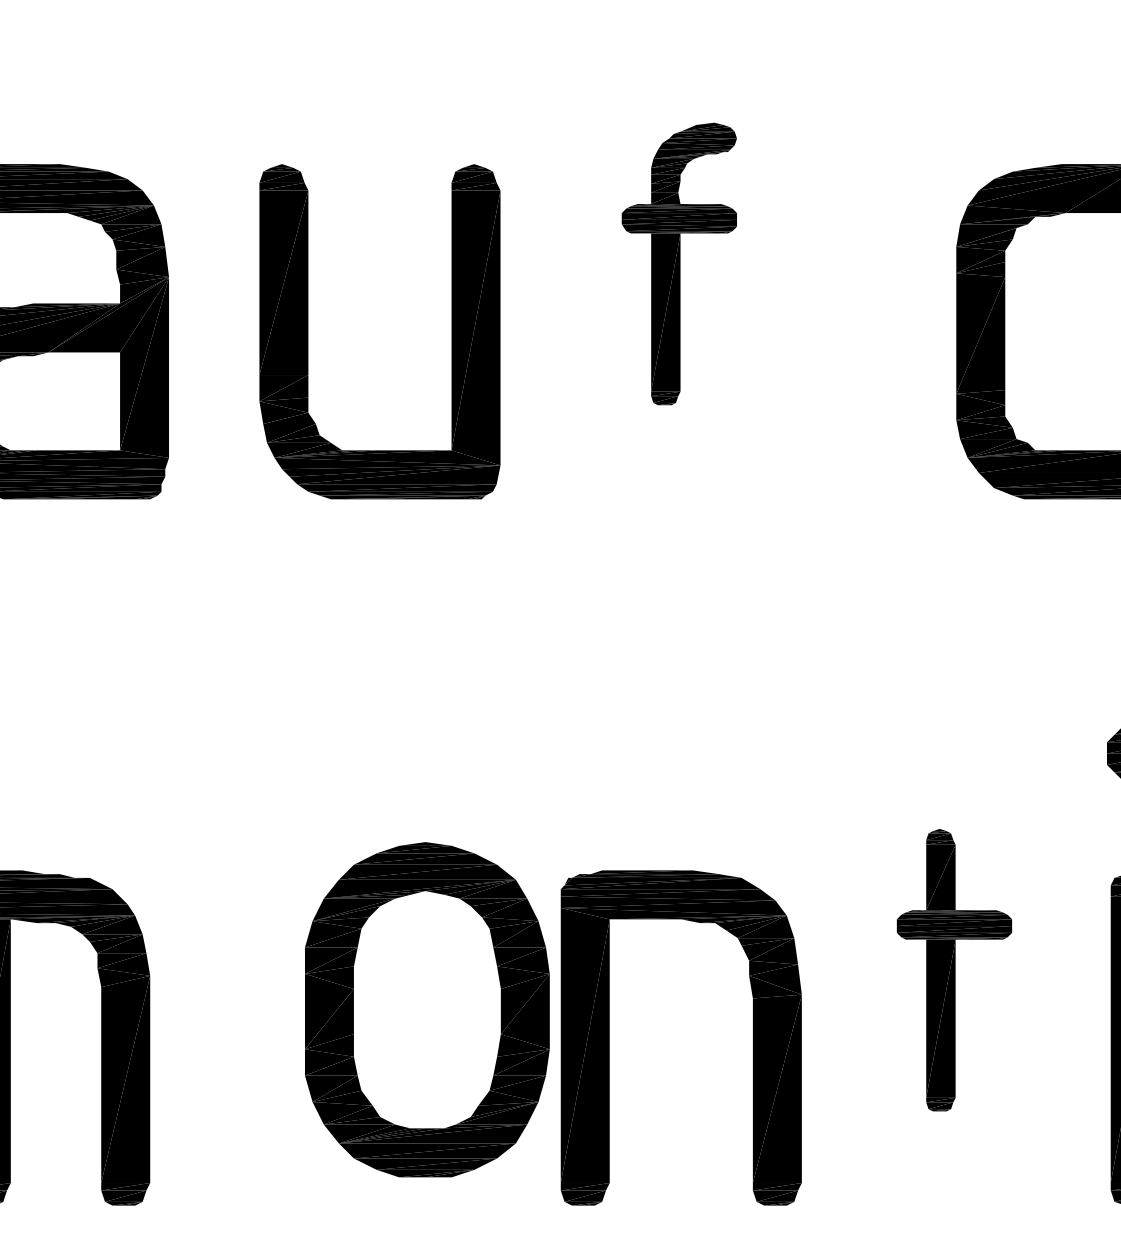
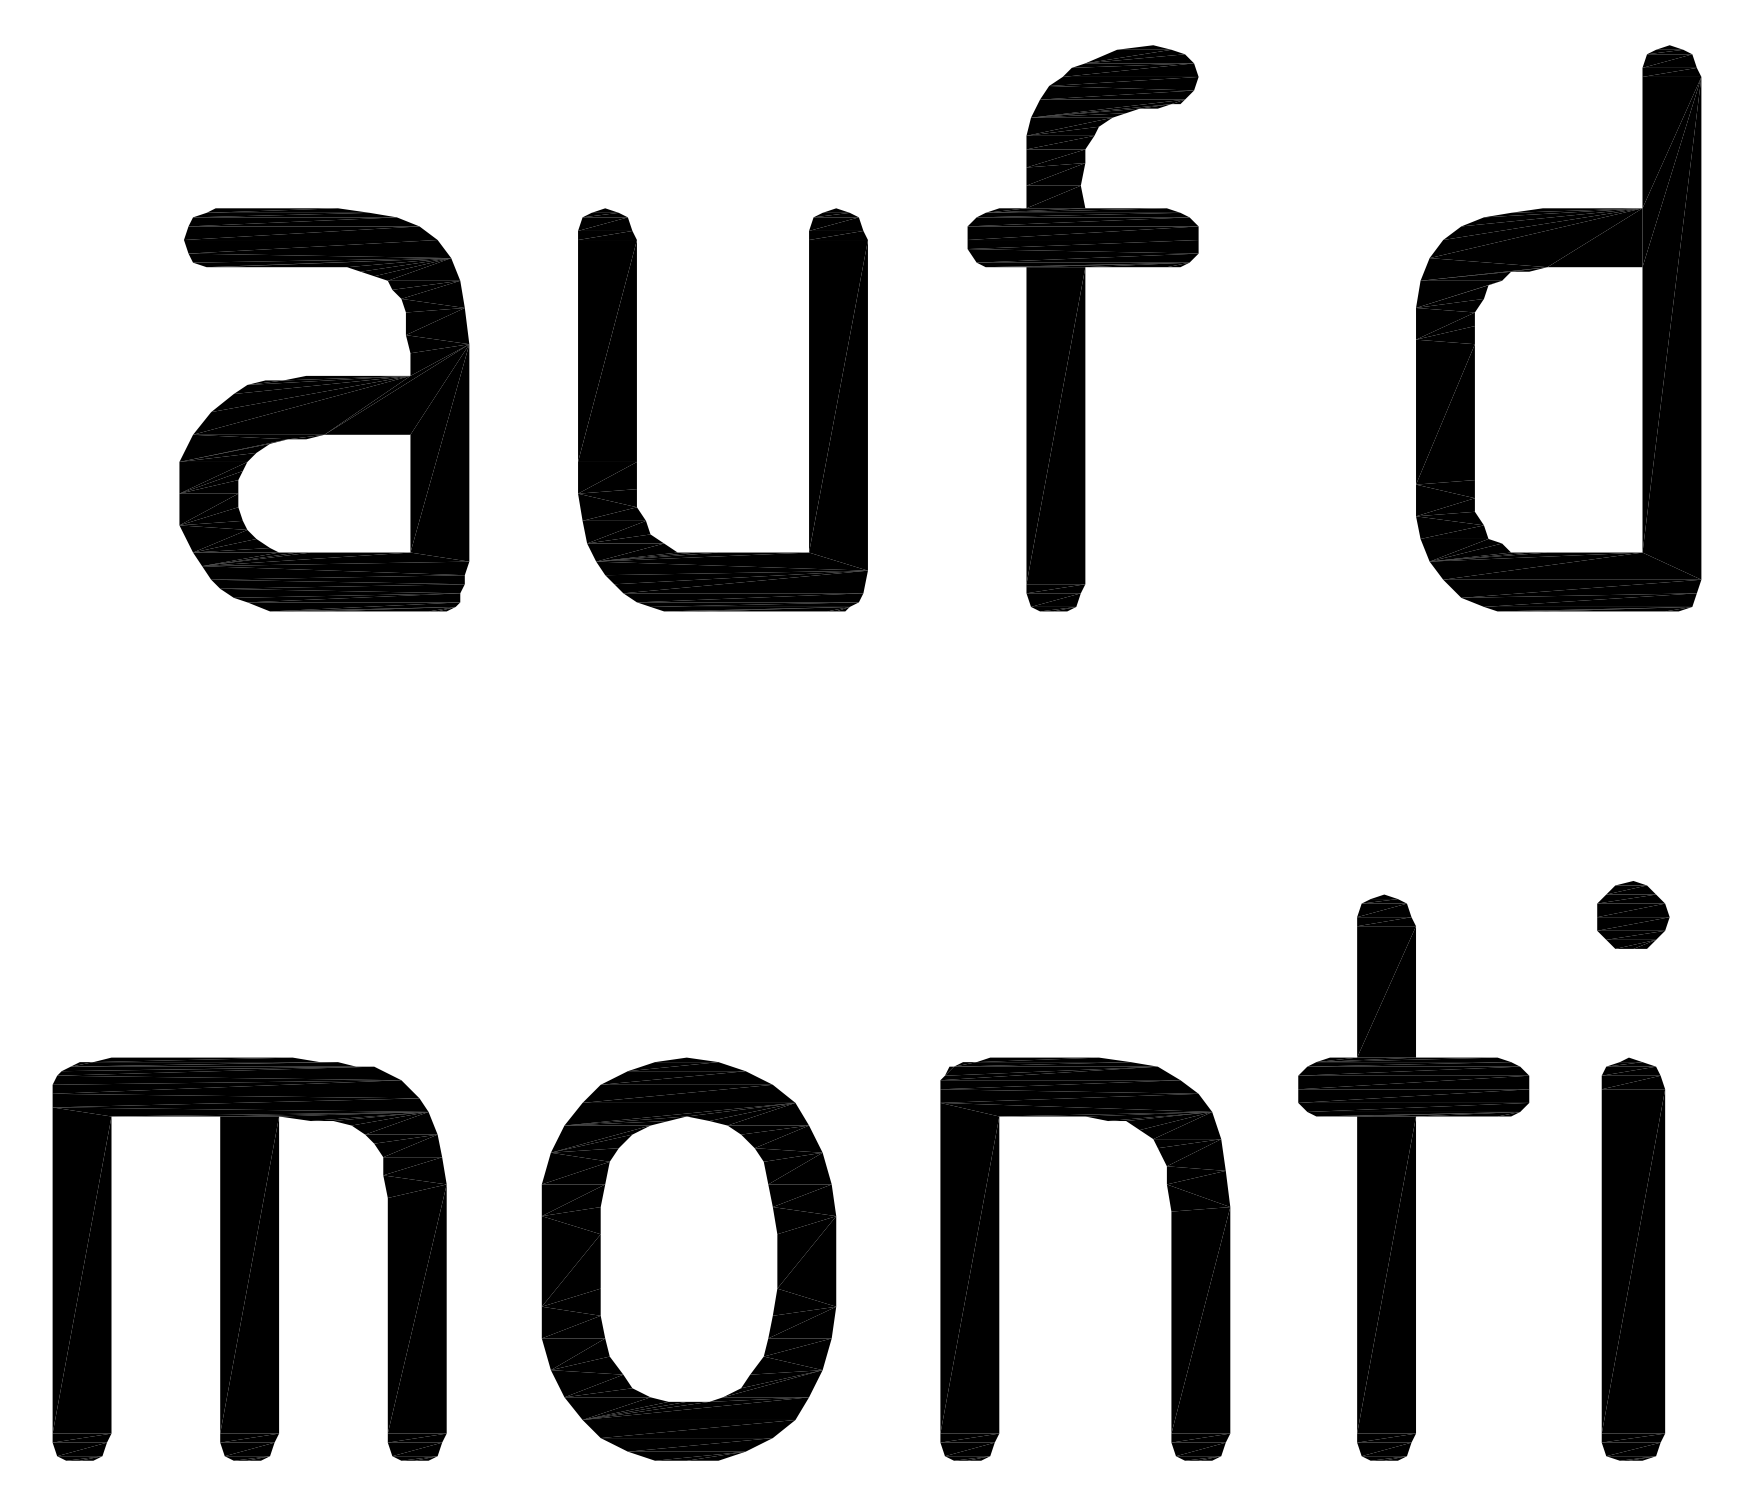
part: (678, 264) -> (1082, 328), size x1.67
part: (954, 970) -> (1413, 1177), size x1.67
part: (426, 1009) -> (688, 1258), moved

